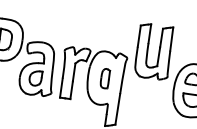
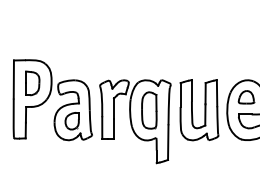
part: (154, 52) -> (199, 110), moved
part: (105, 78) -> (149, 110), size x1.67

